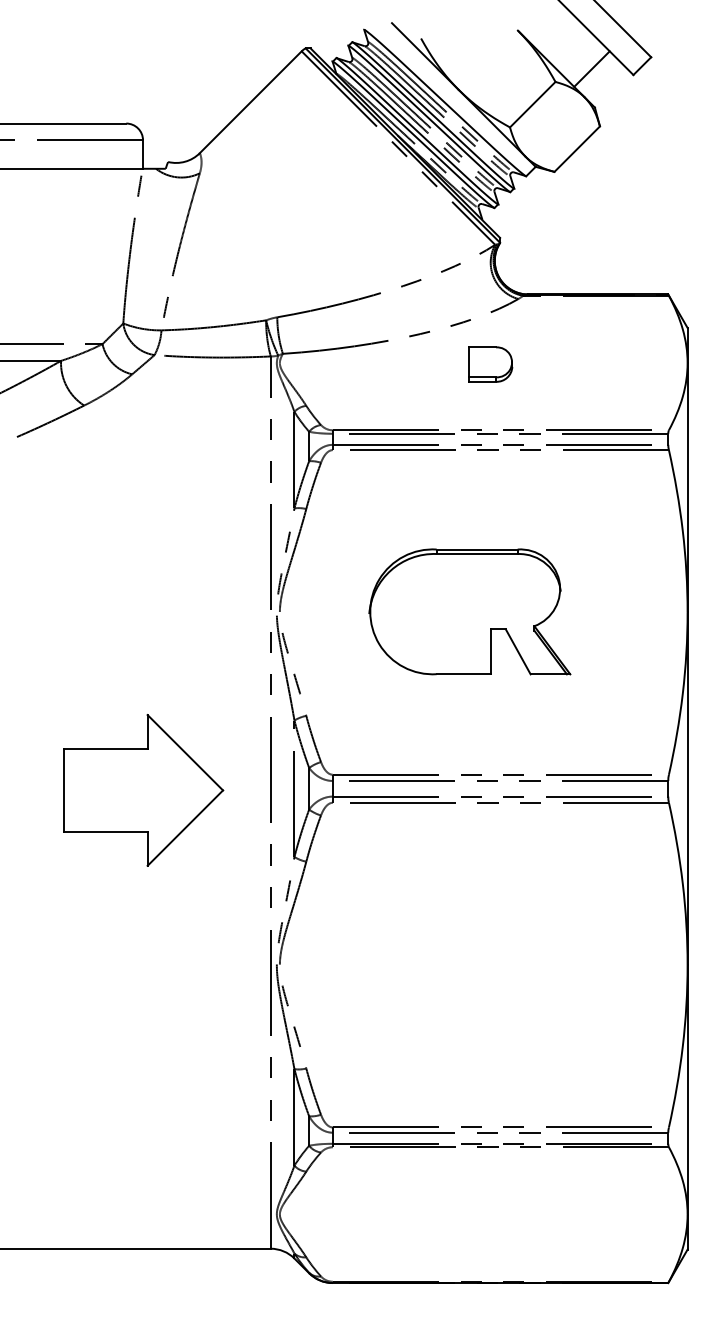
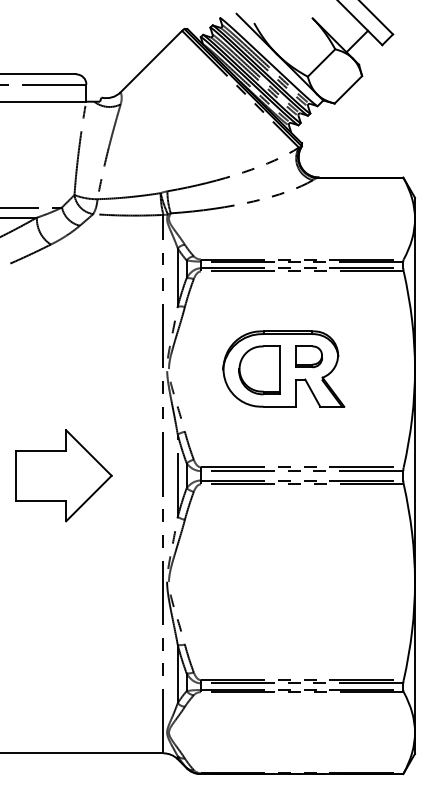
part: (489, 364) -> (308, 356), moved
part: (429, 614) -> (259, 370), added
part: (143, 789) -> (63, 475), moved

